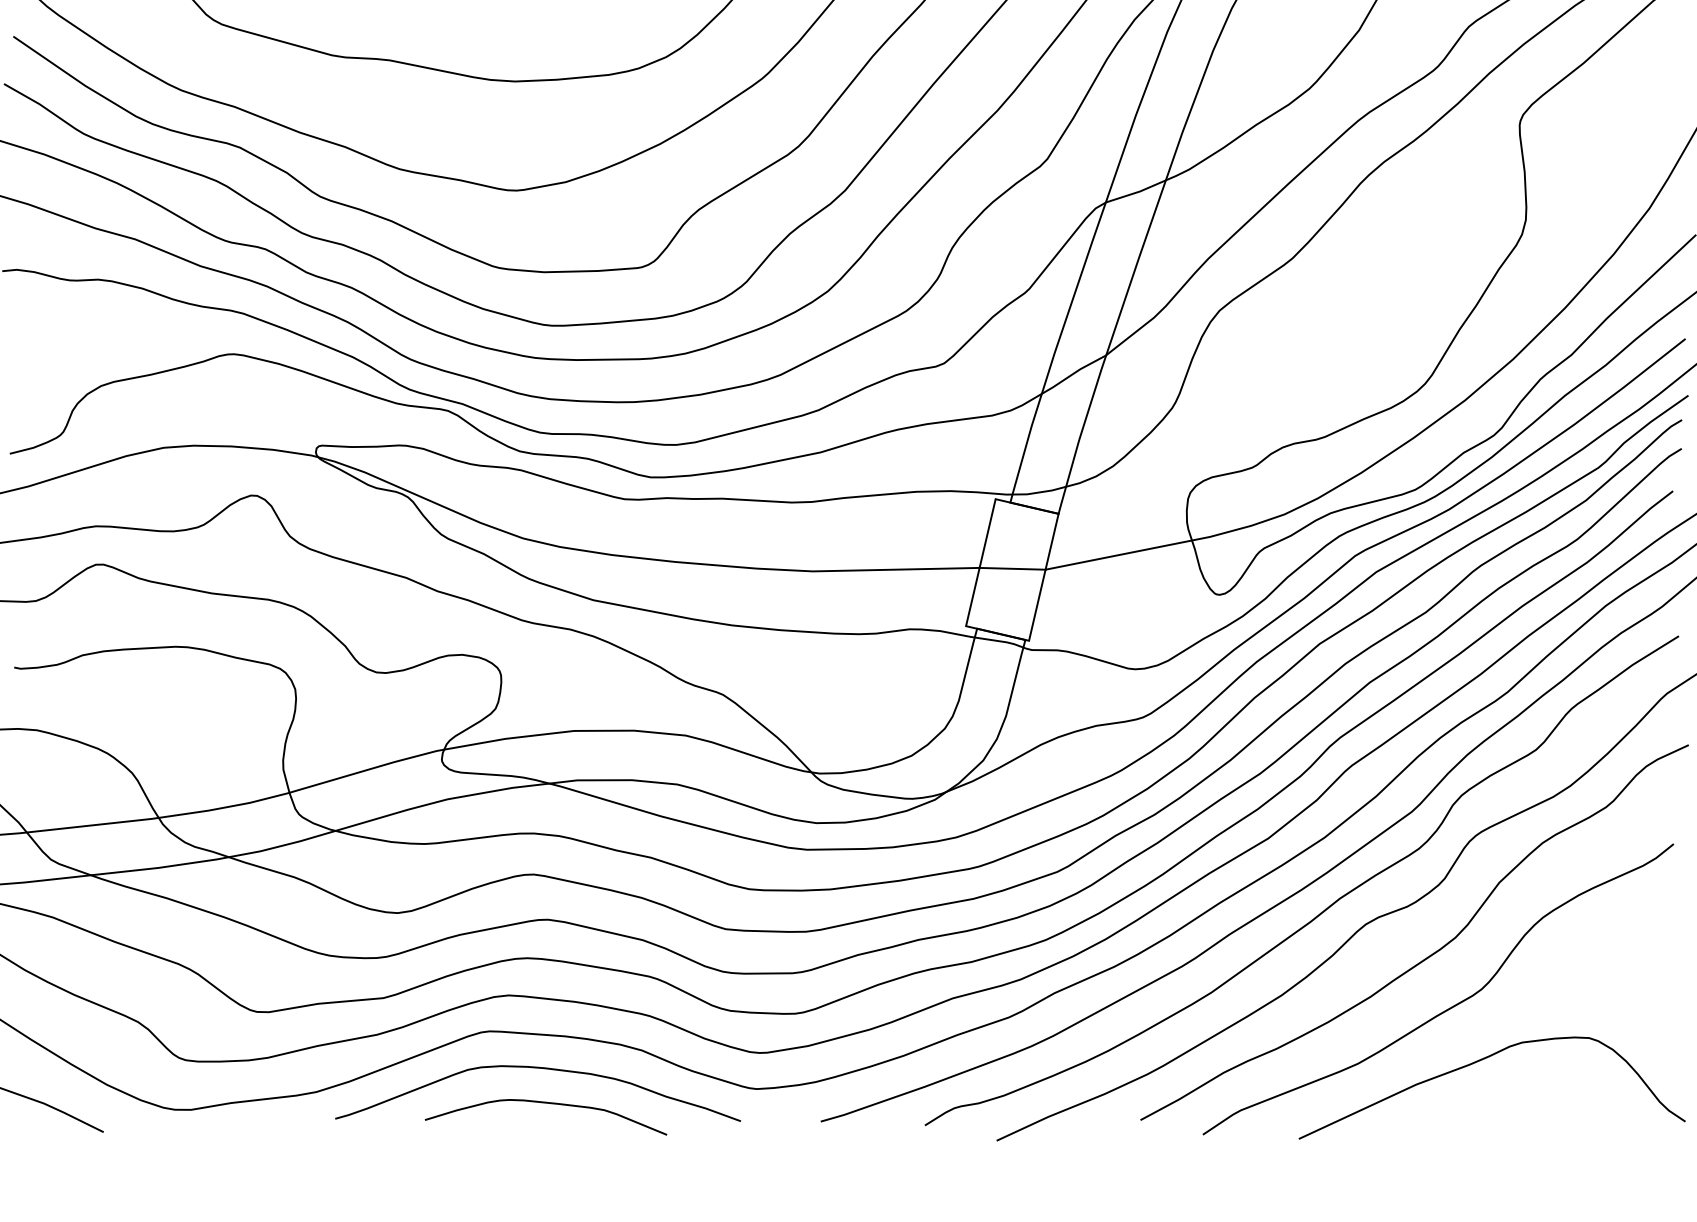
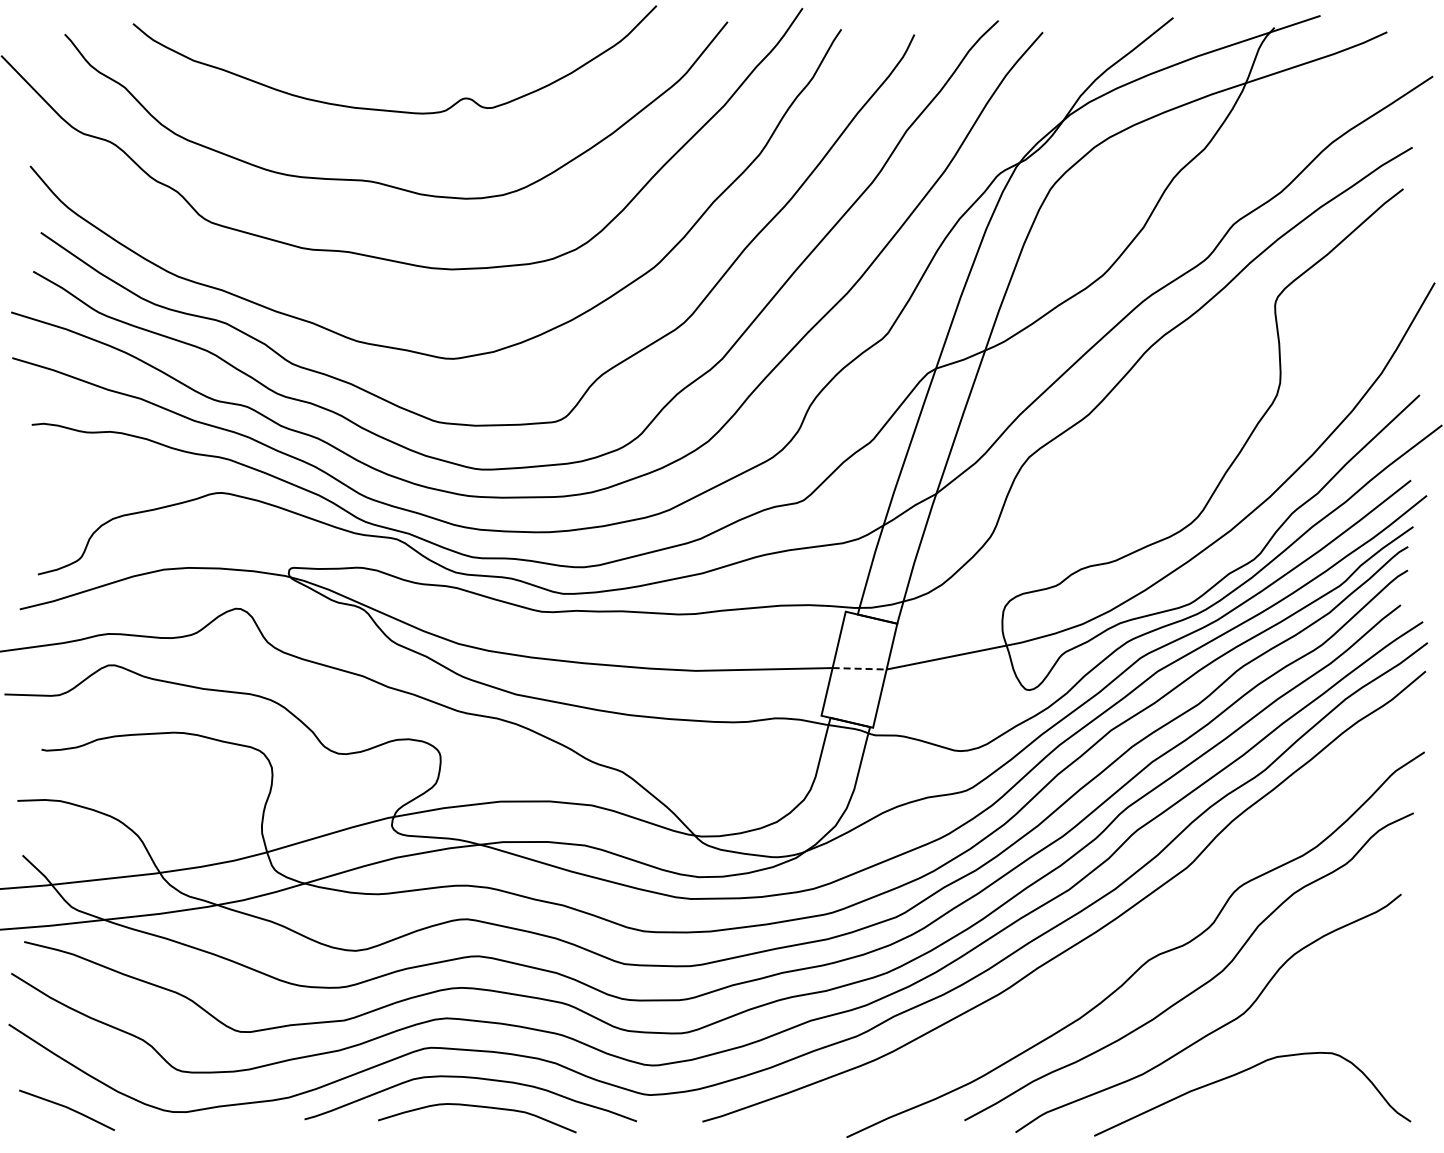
line: (1013, 568) -> (860, 668), solid -> dashed
curve: (1326, 907) -> (1116, 946), removed

